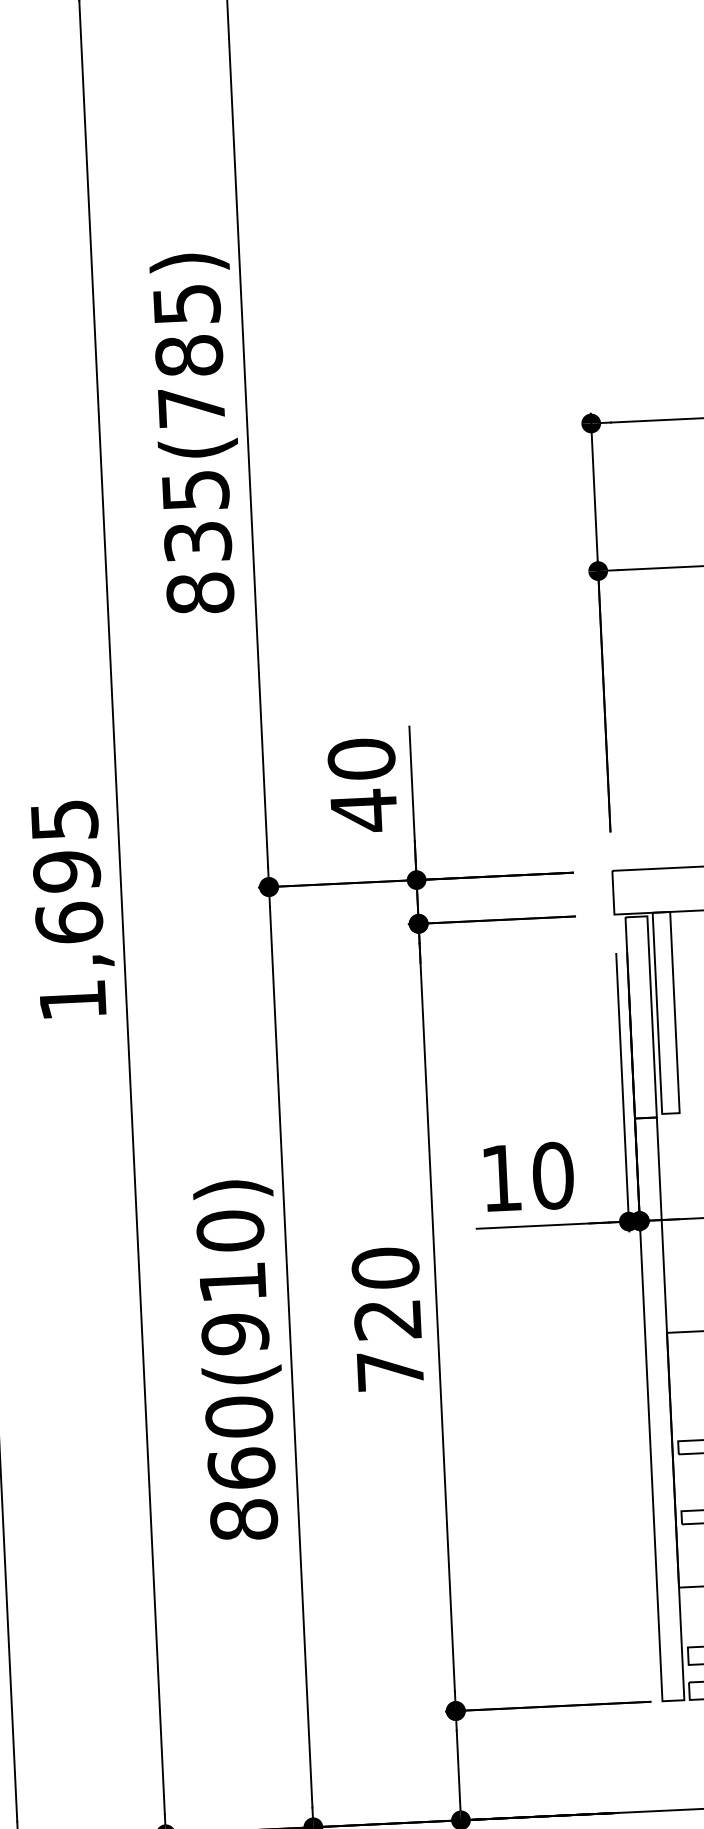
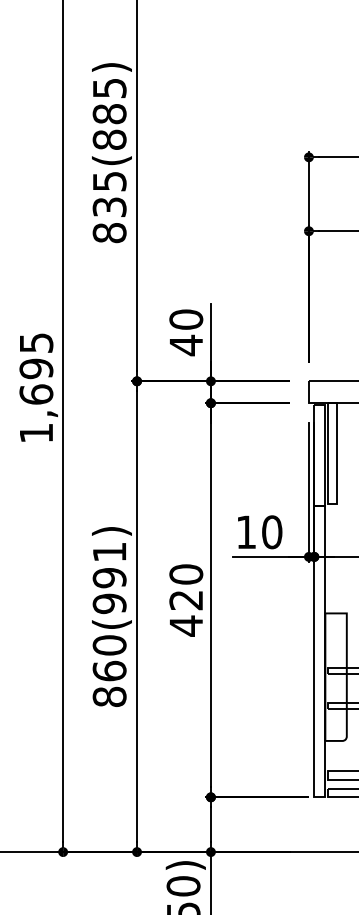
text: (191, 406) -> (109, 139), 835(785) -> 835(885)
text: (231, 1257) -> (109, 565), 860(910) -> 860(991)
text: (388, 1370) -> (185, 625), 720 -> 420

